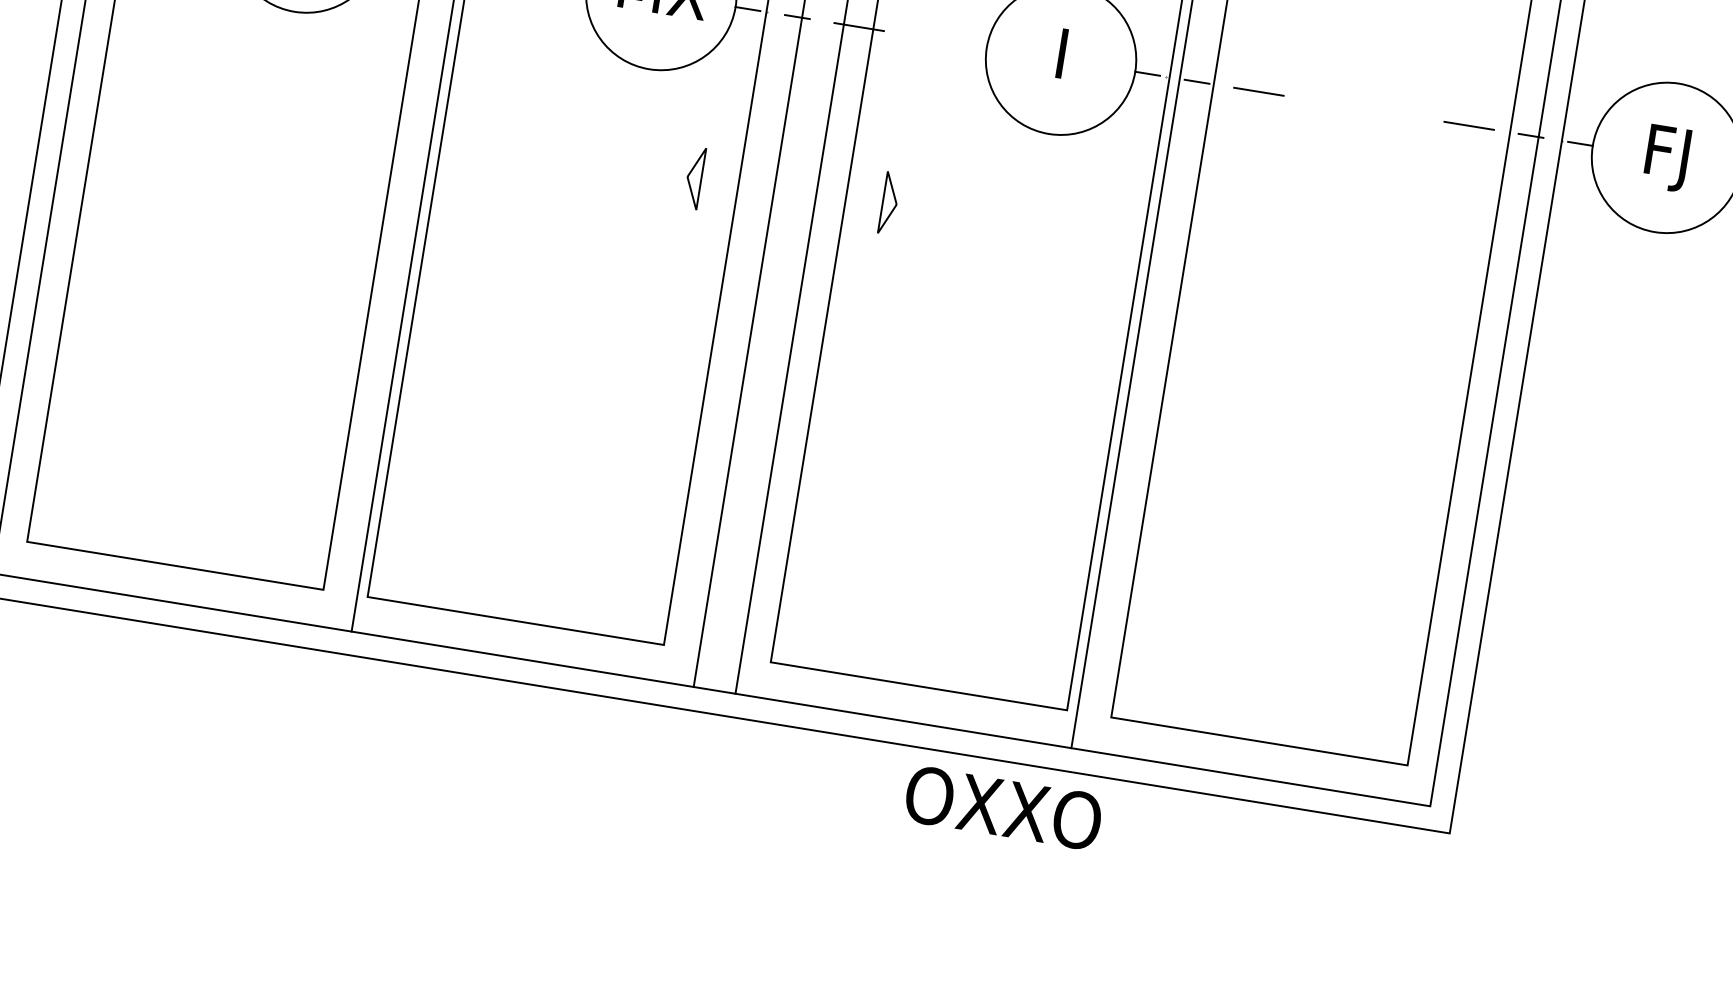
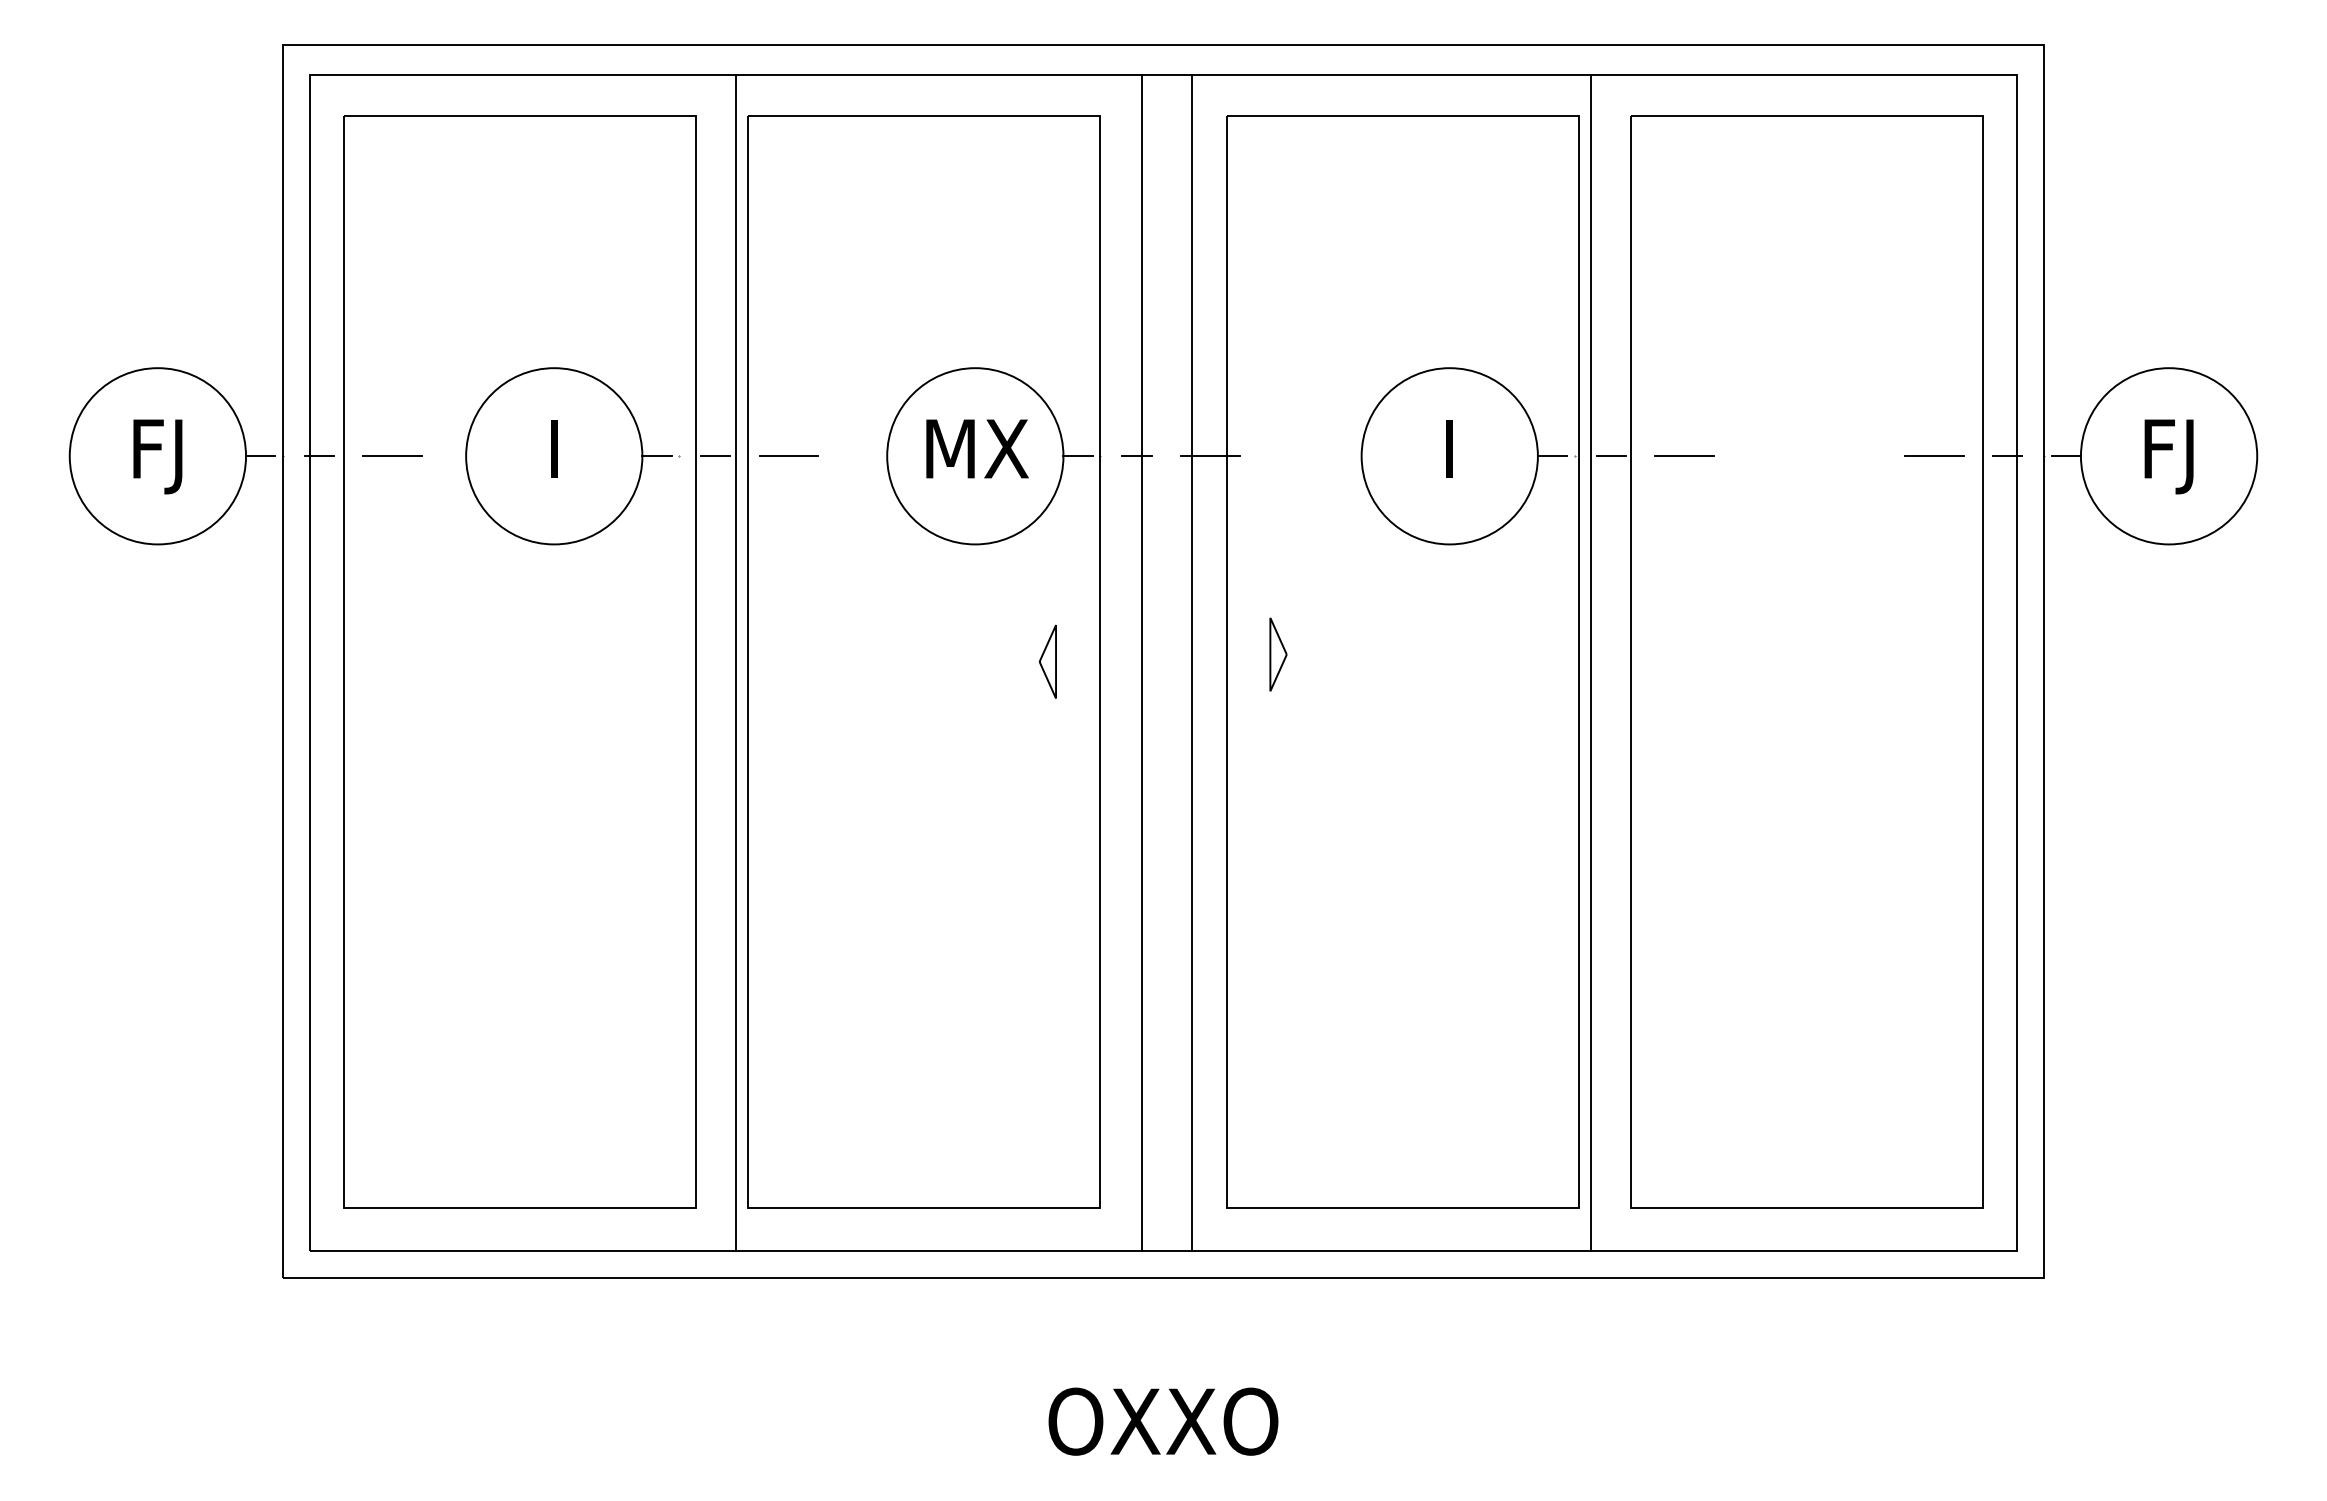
text: (1003, 807) -> (1163, 1421), moved

